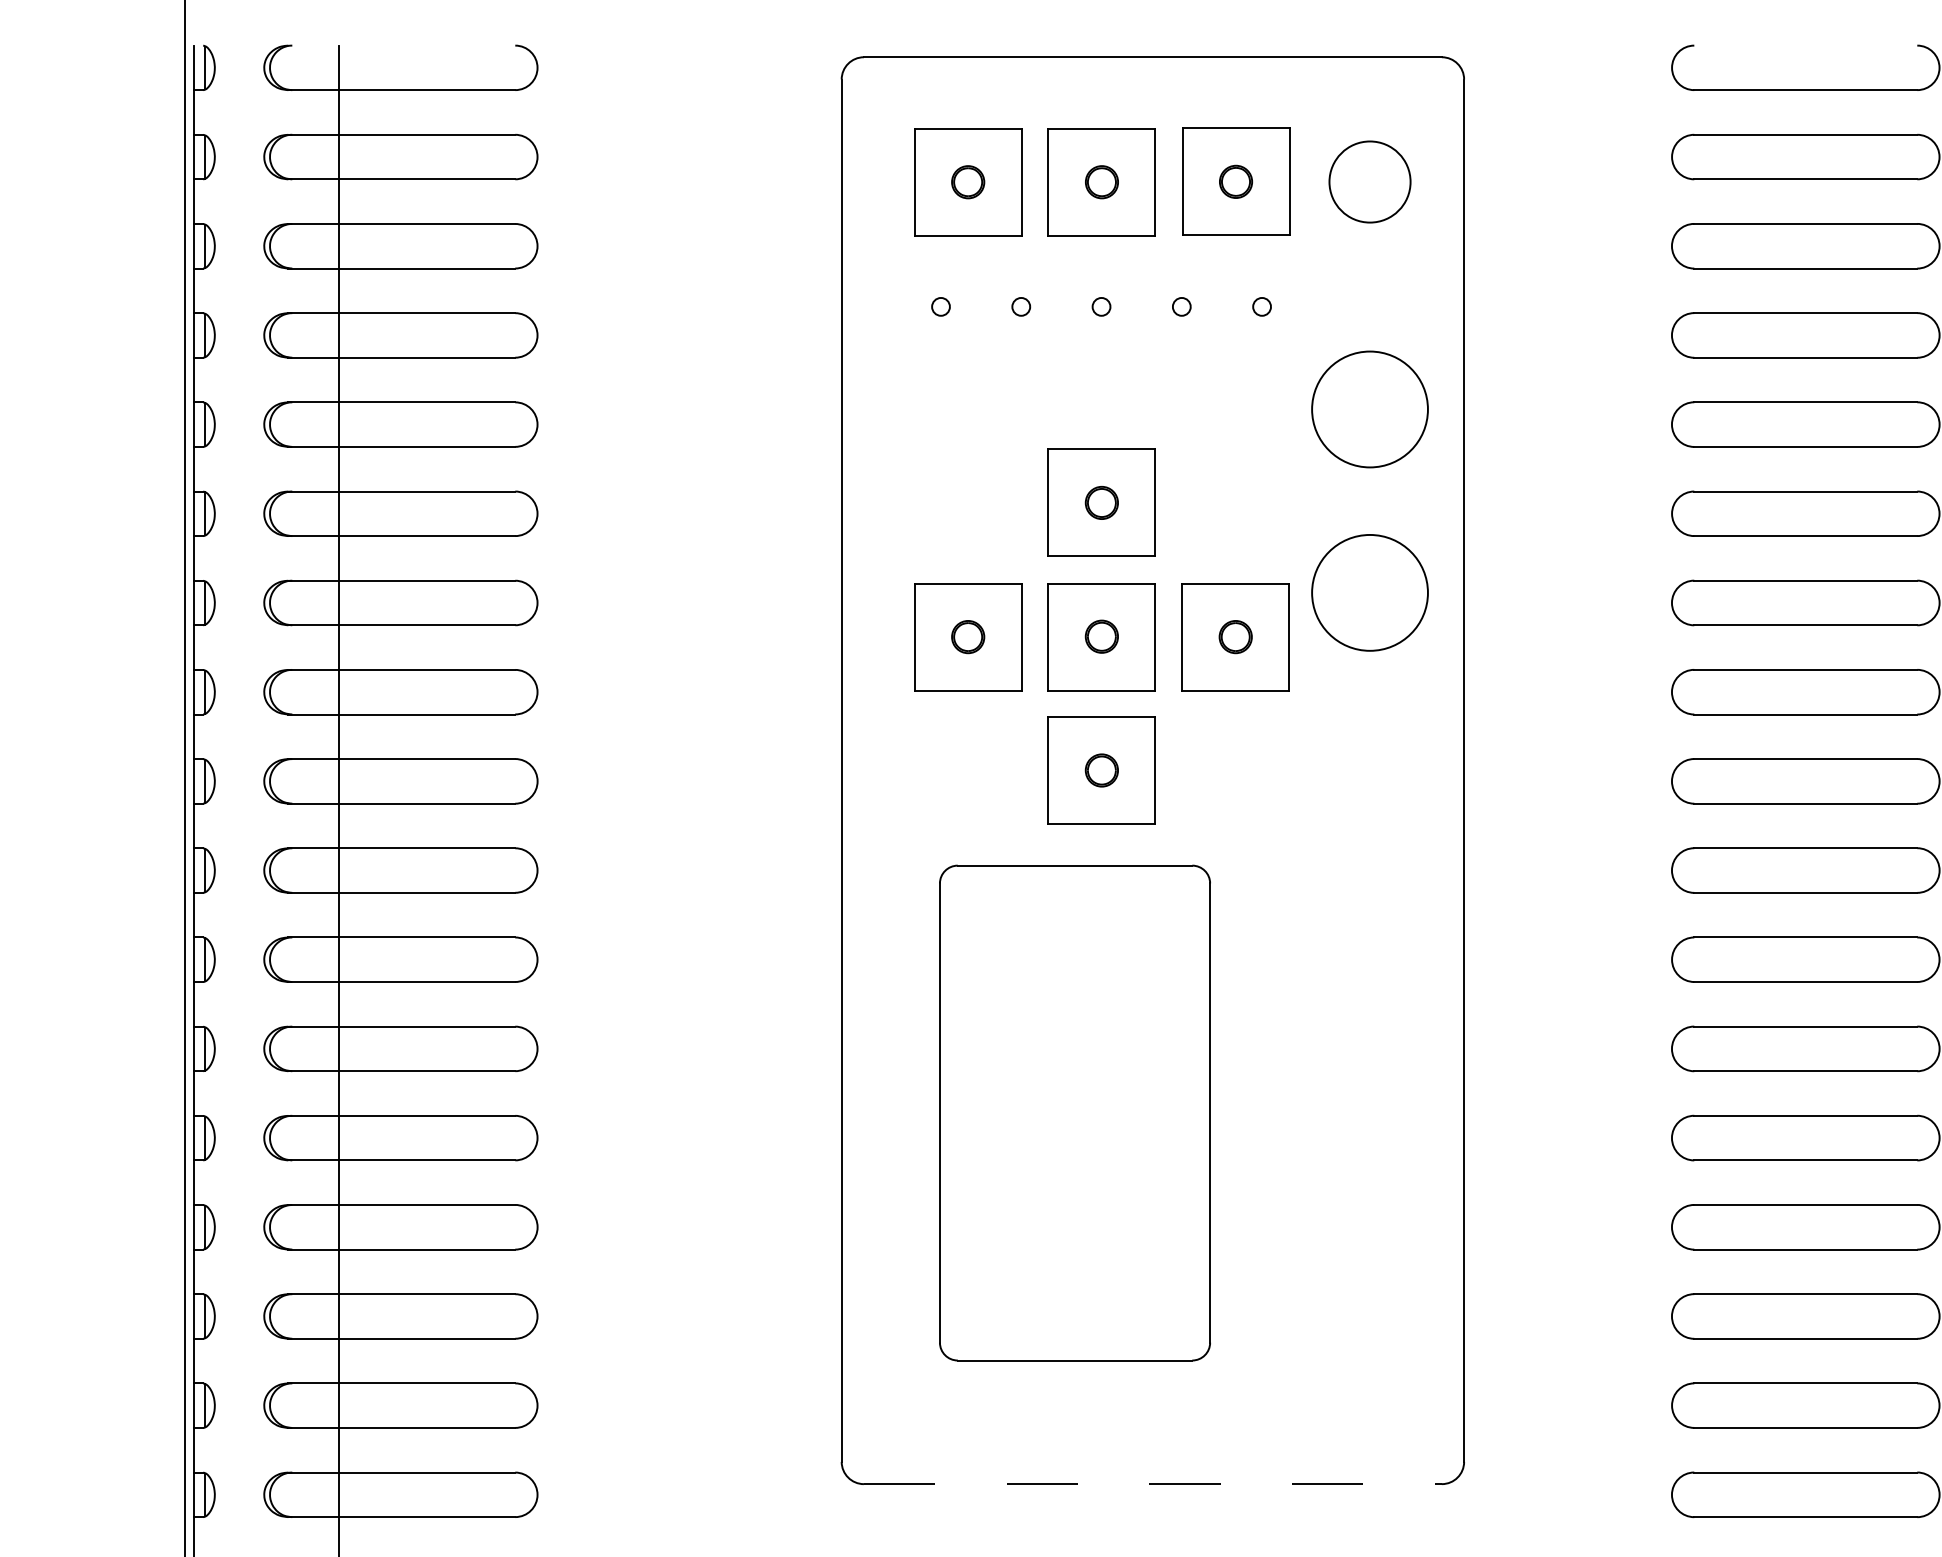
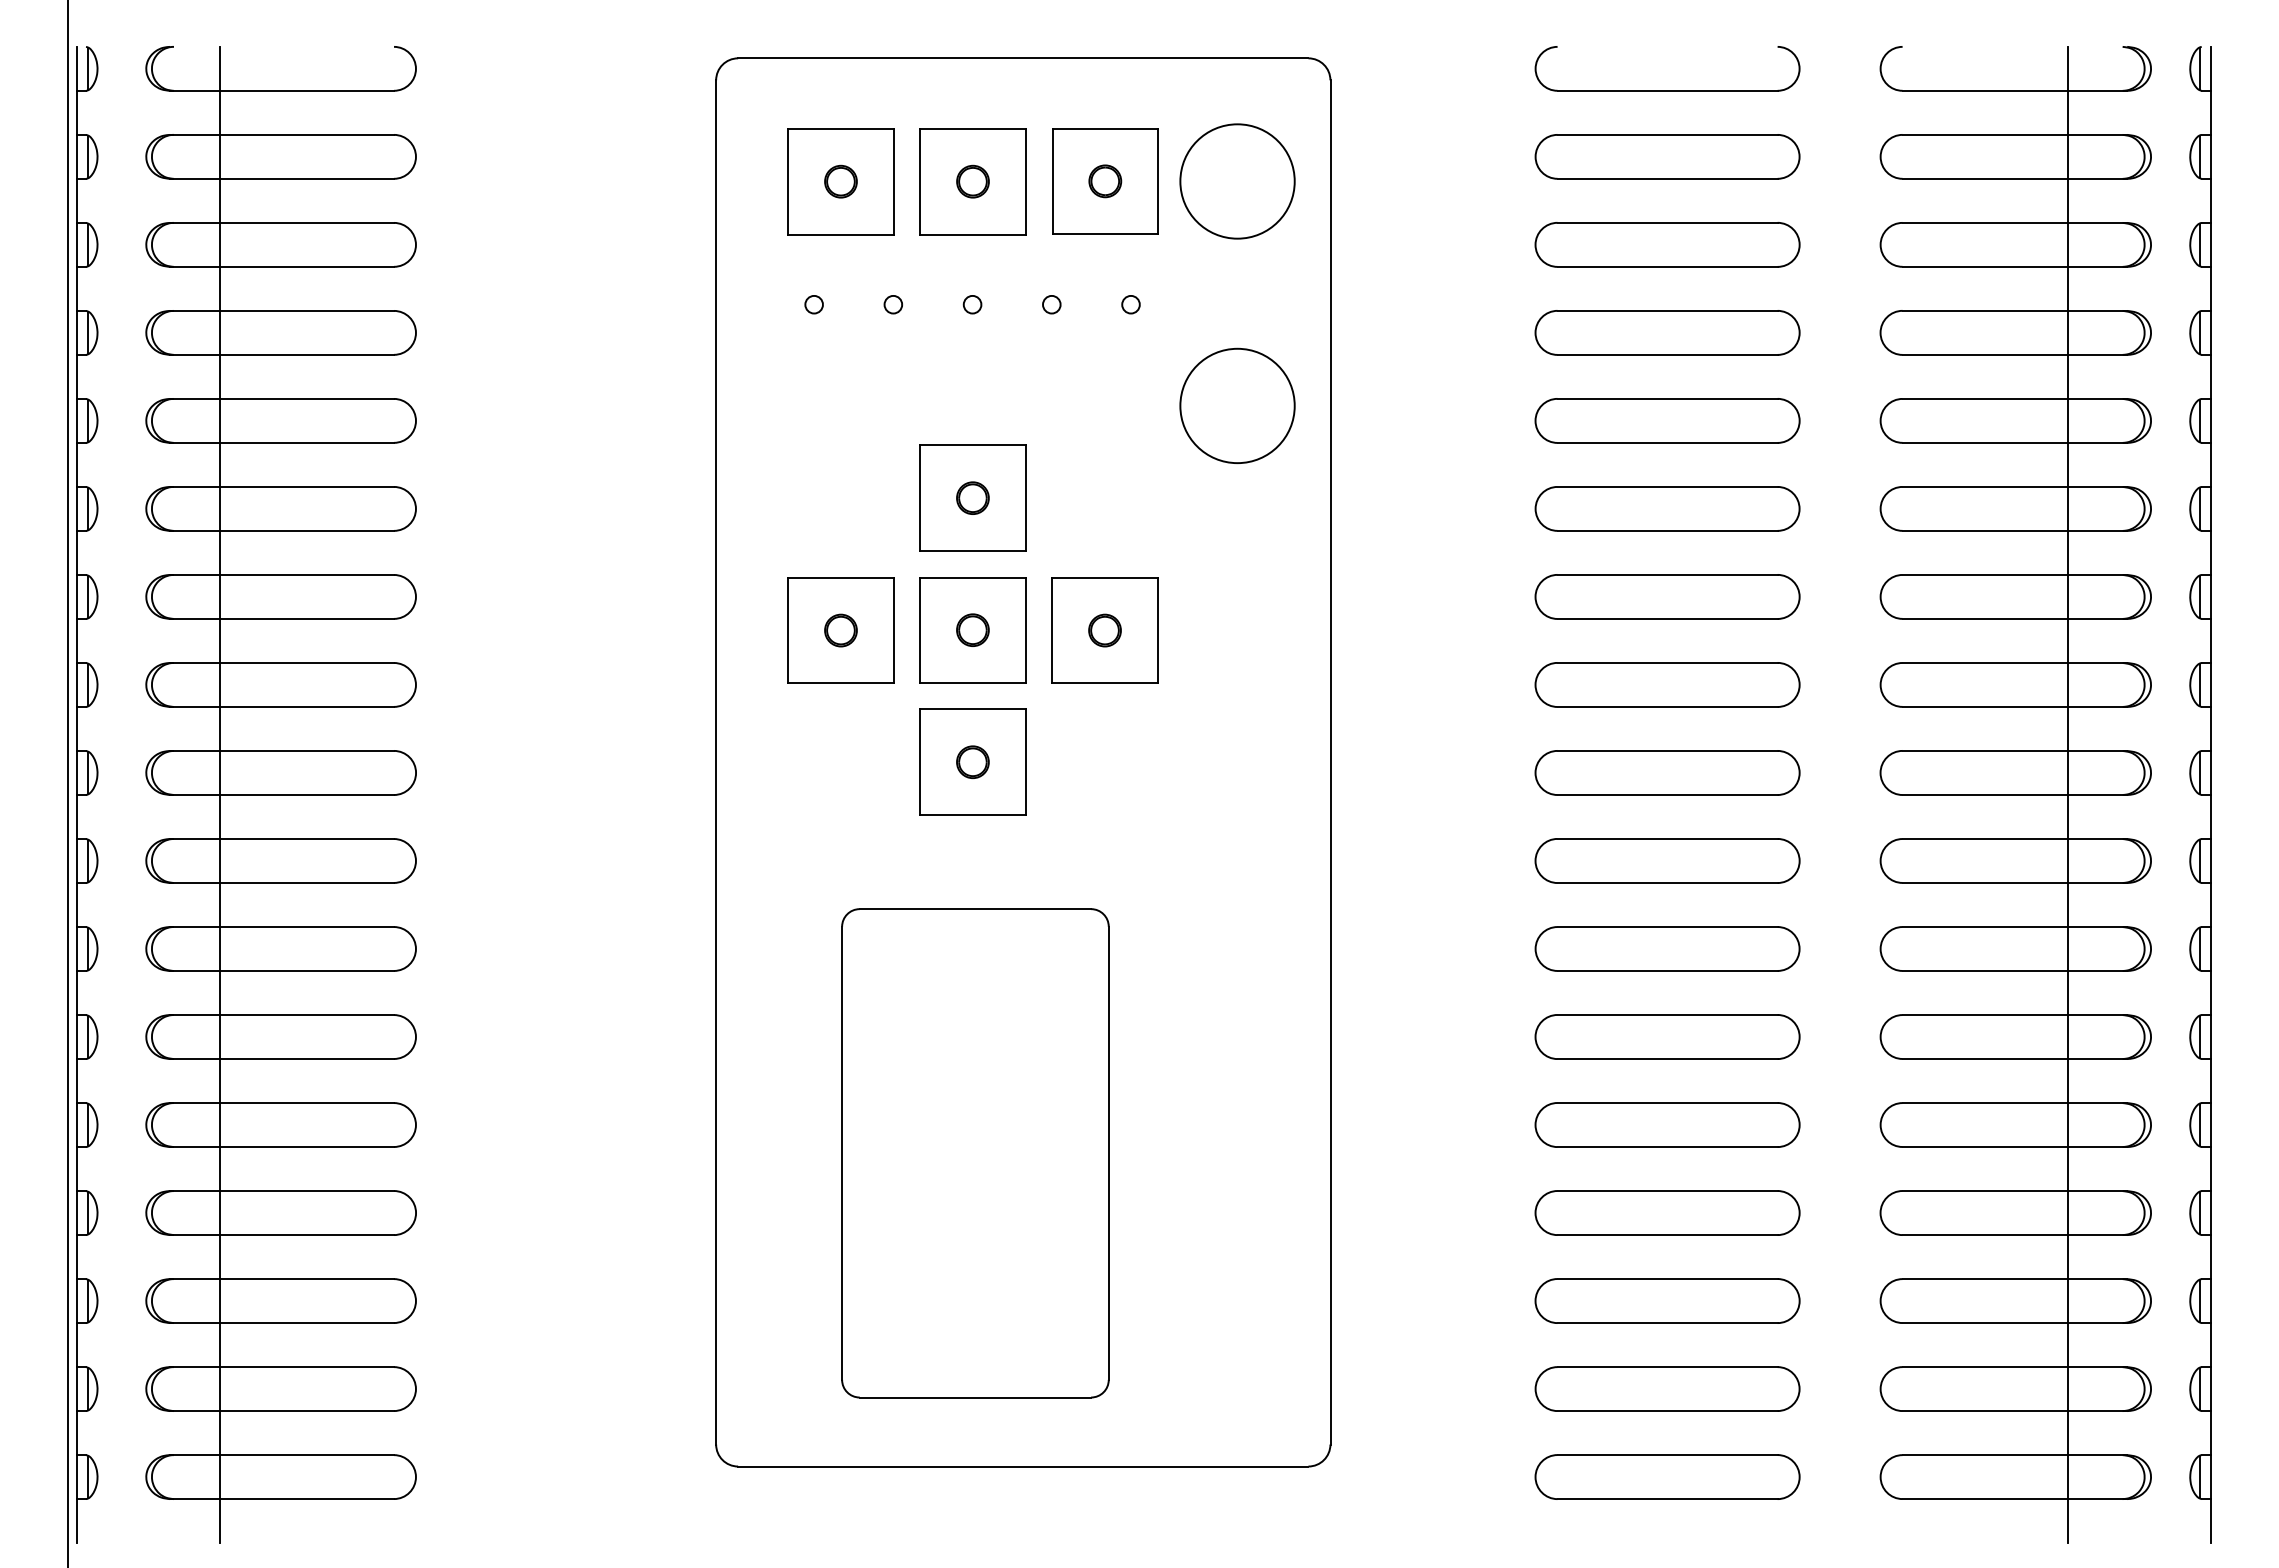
circle: (1369, 182) -> (1237, 181), size x1.43
circle: (1369, 592) -> (1237, 586), removed
part: (1075, 1113) -> (975, 1153), moved
line: (1153, 1484) -> (1023, 1466), dashed -> solid

